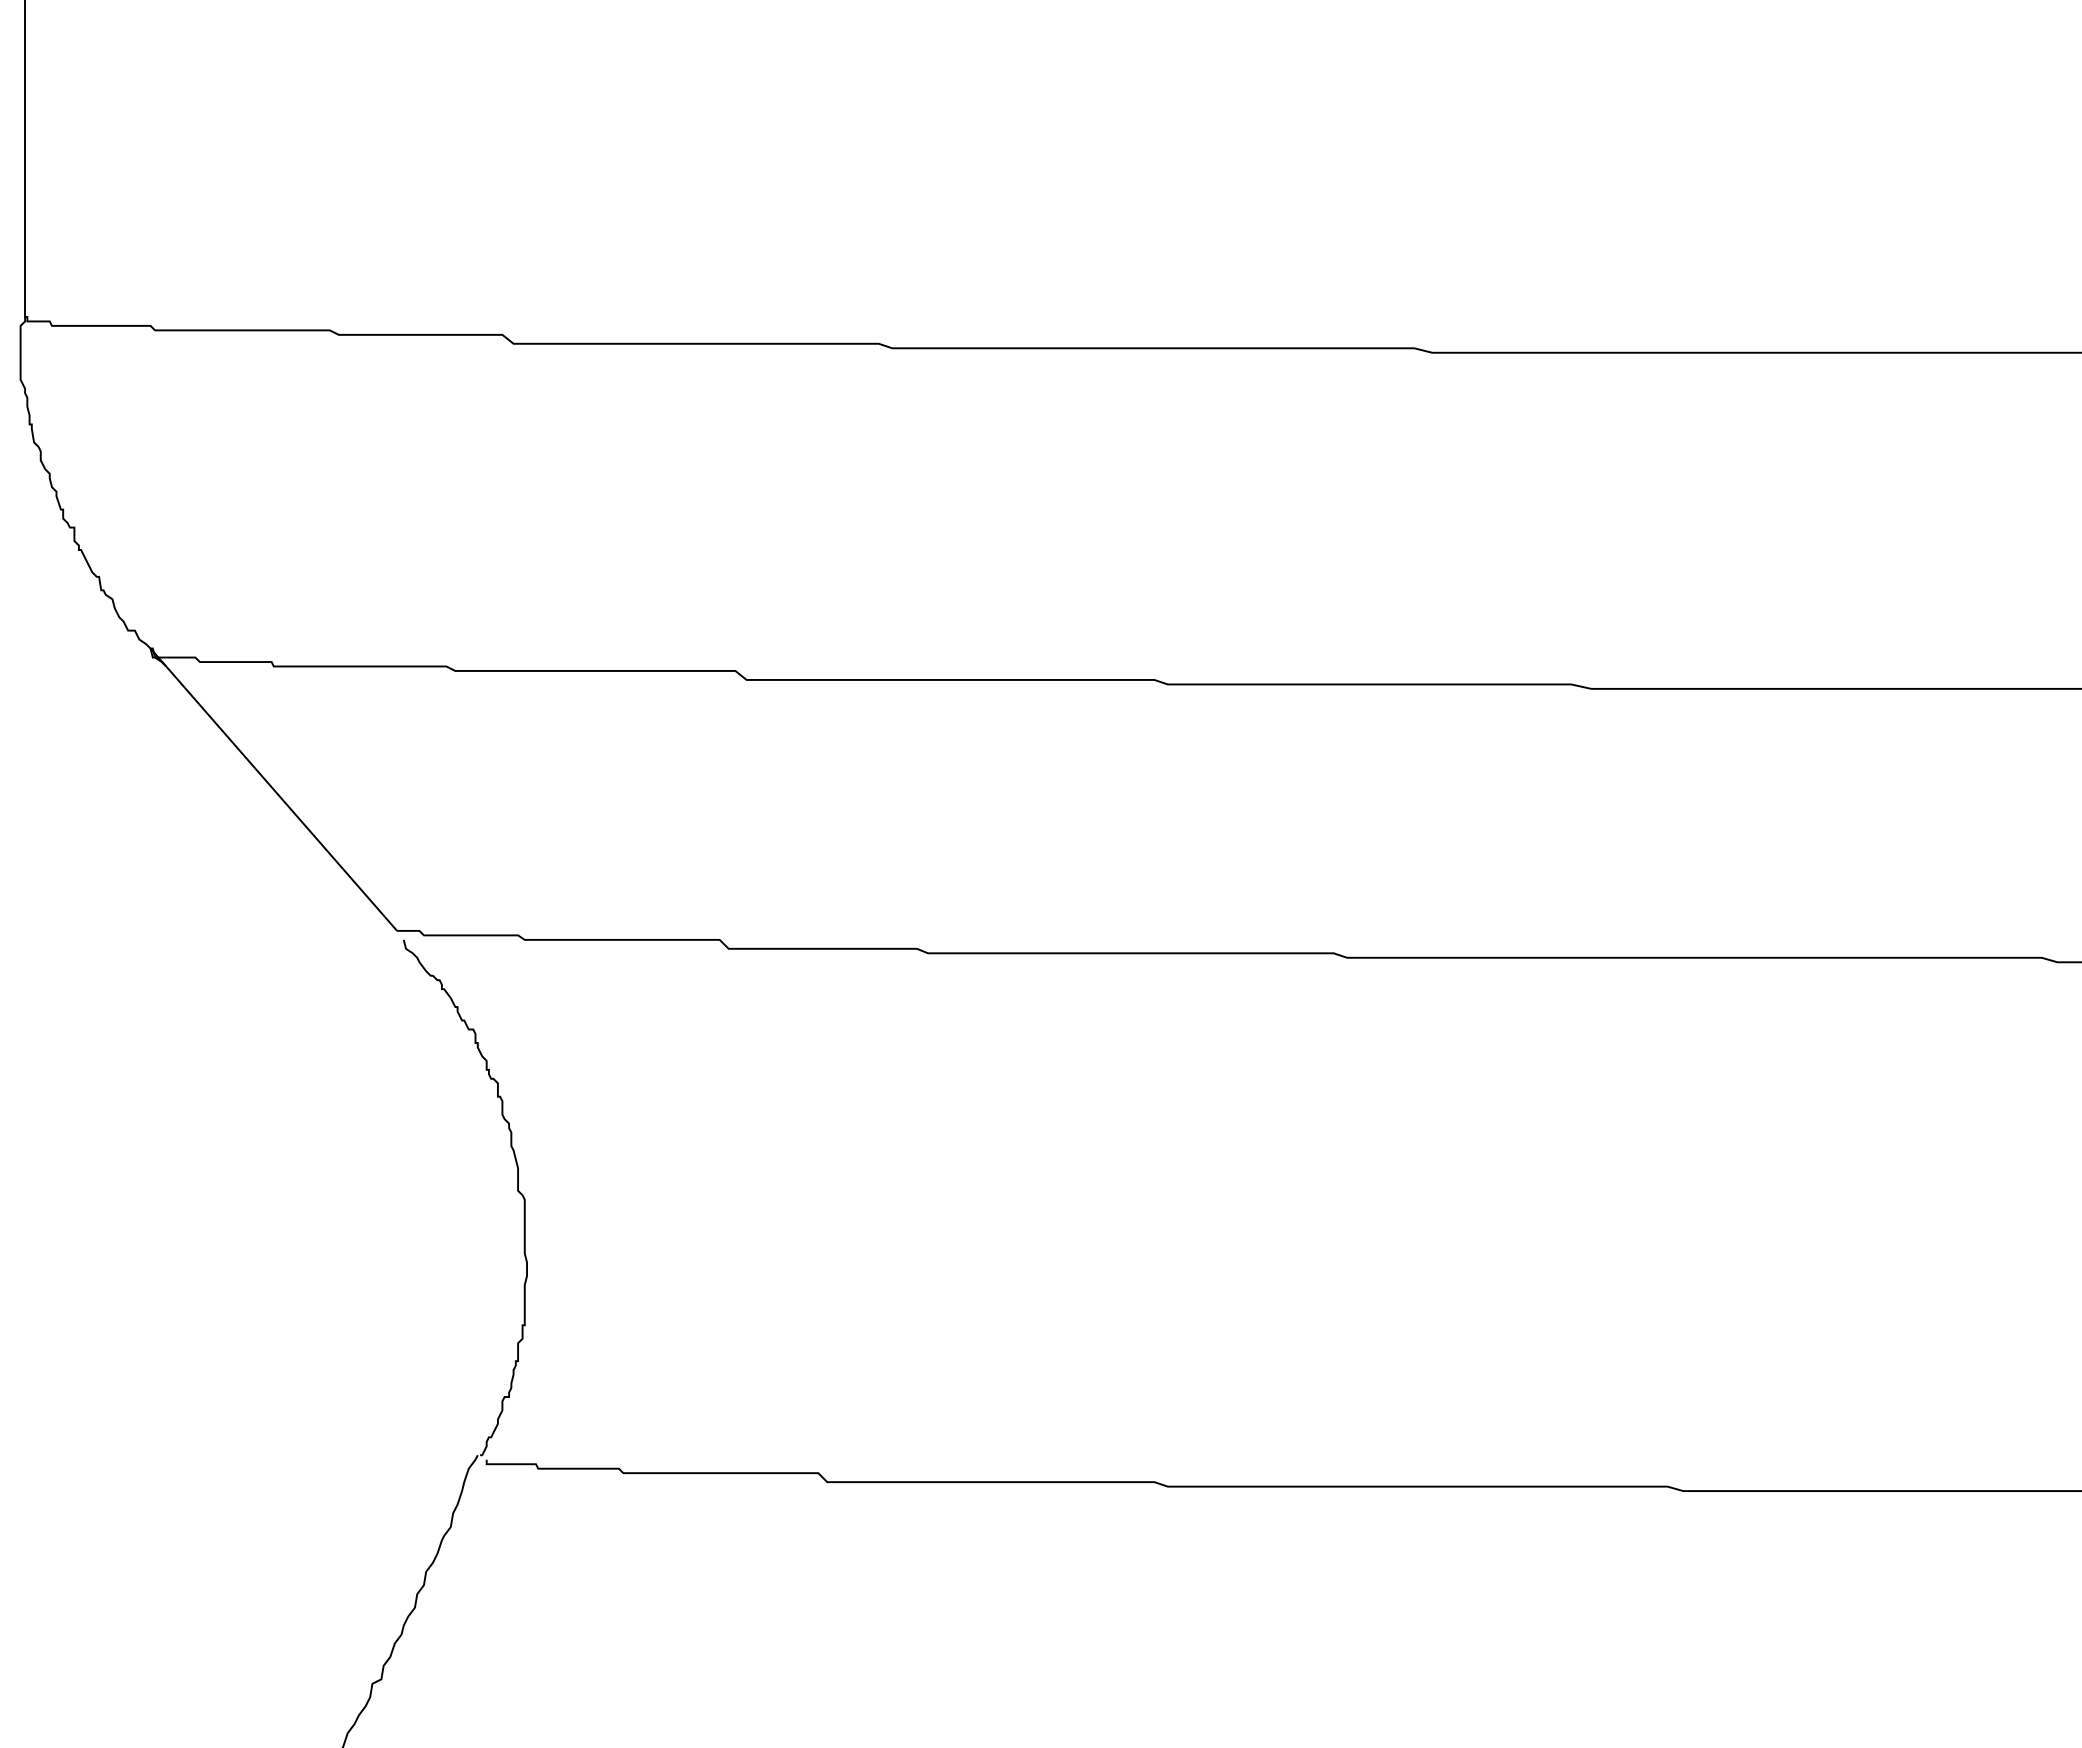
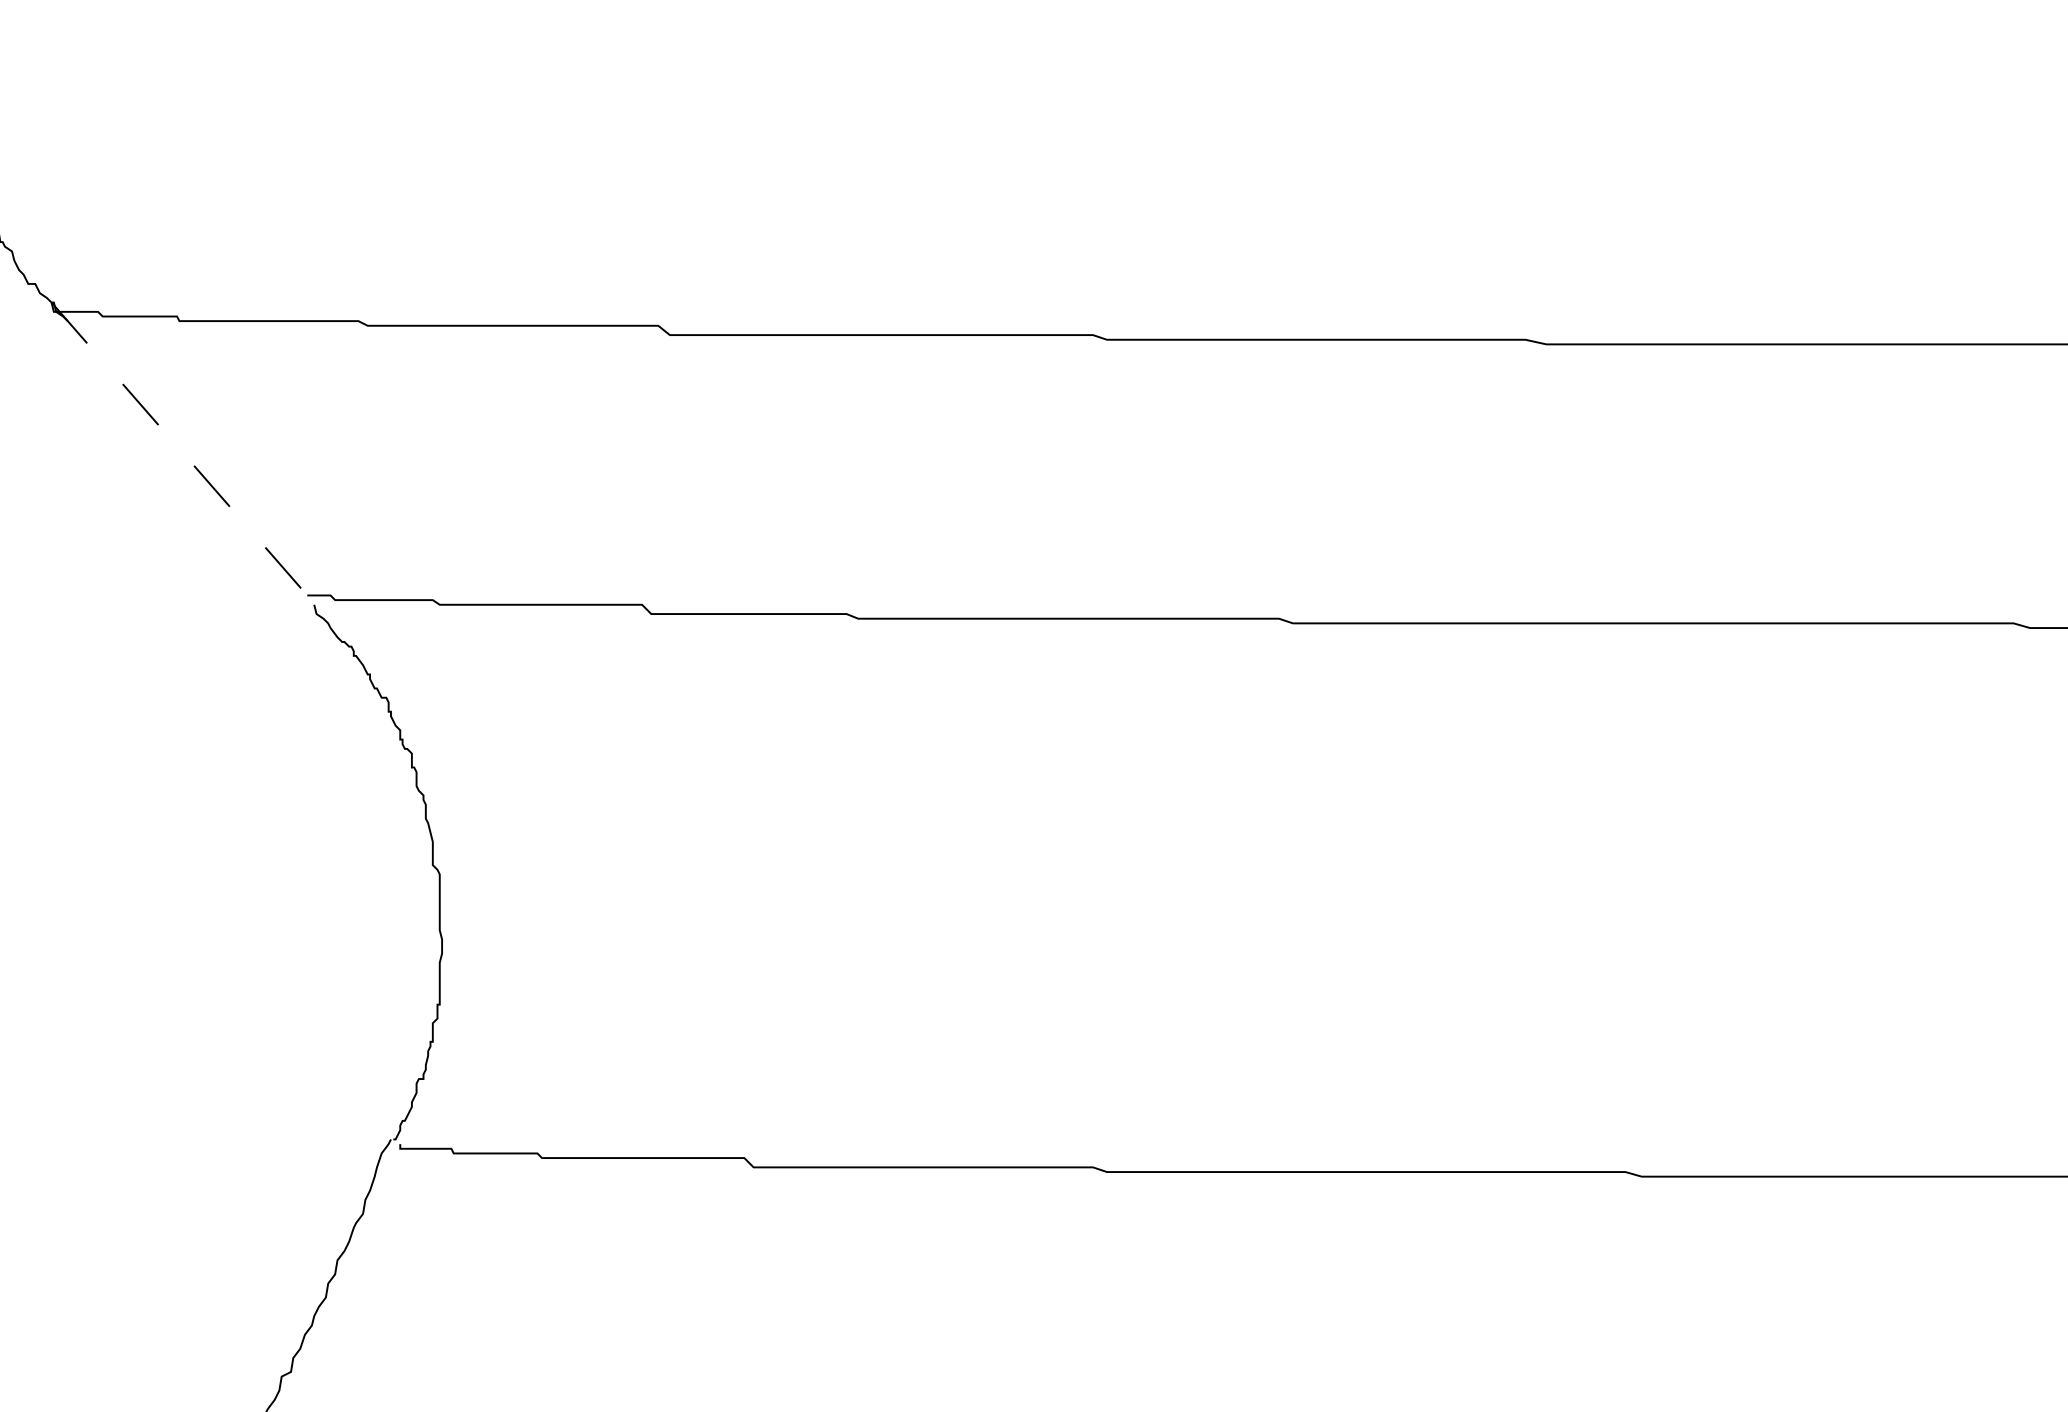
line: (274, 790) -> (180, 449), solid -> dashed

